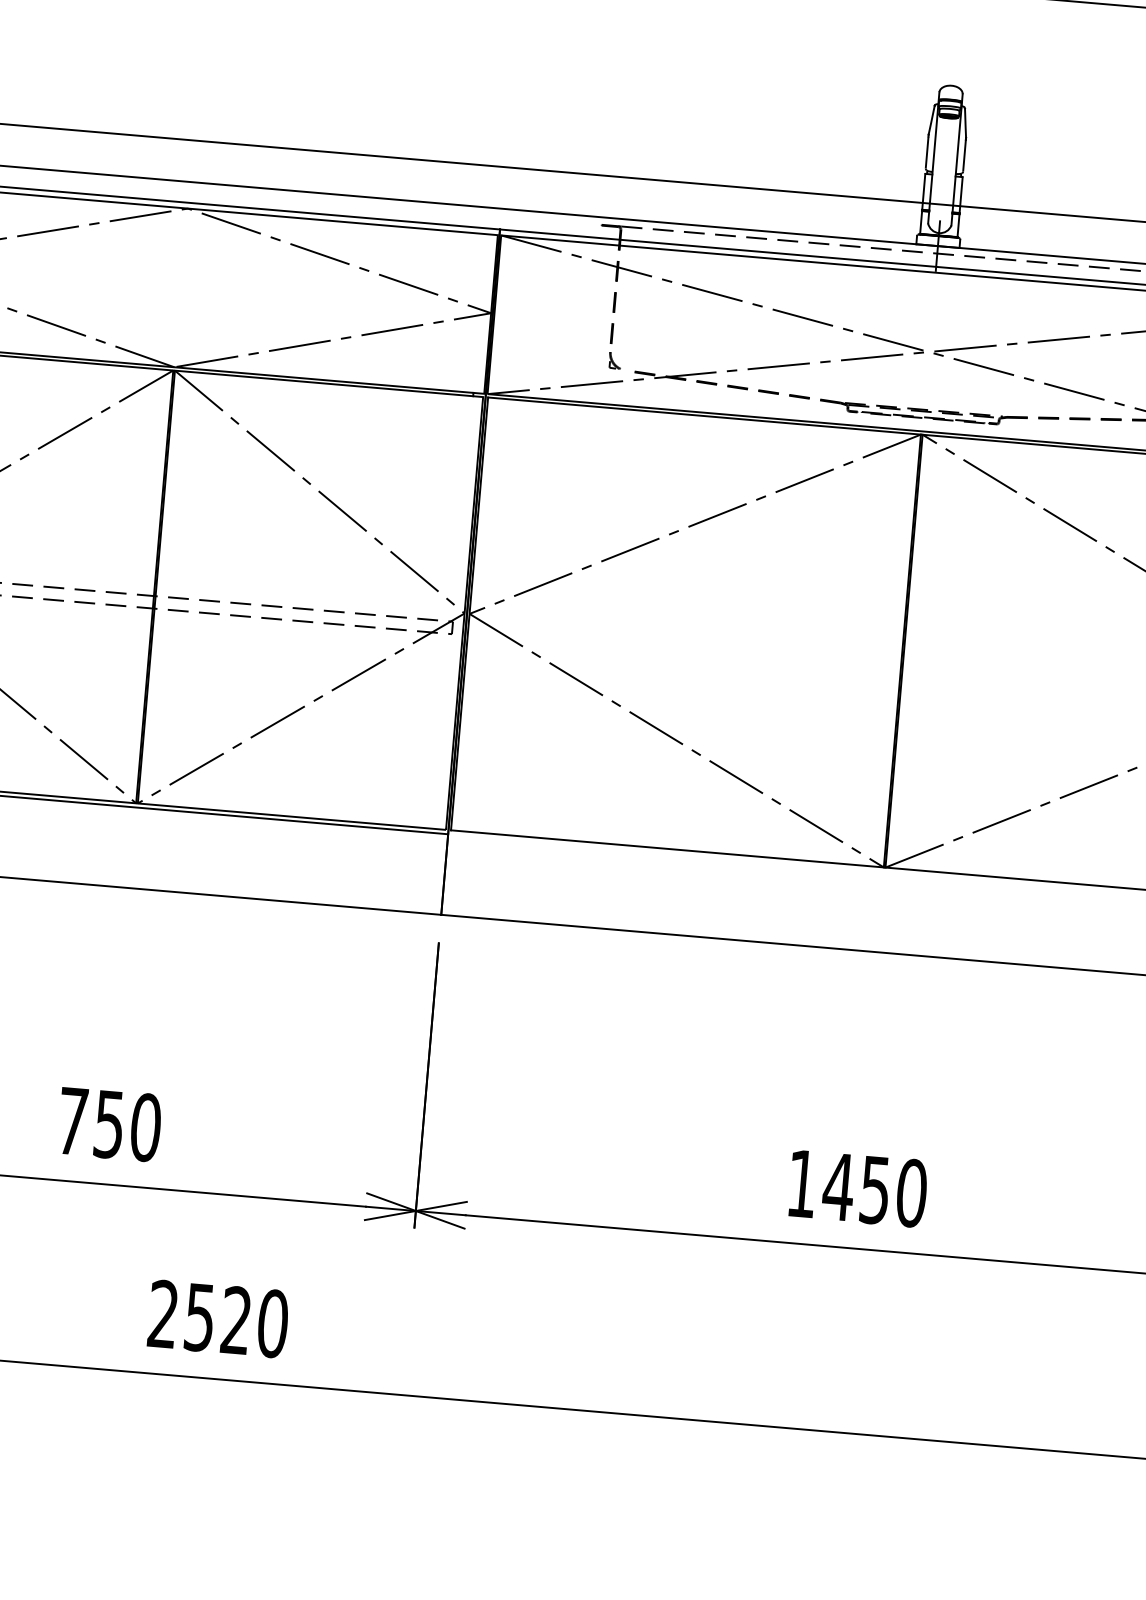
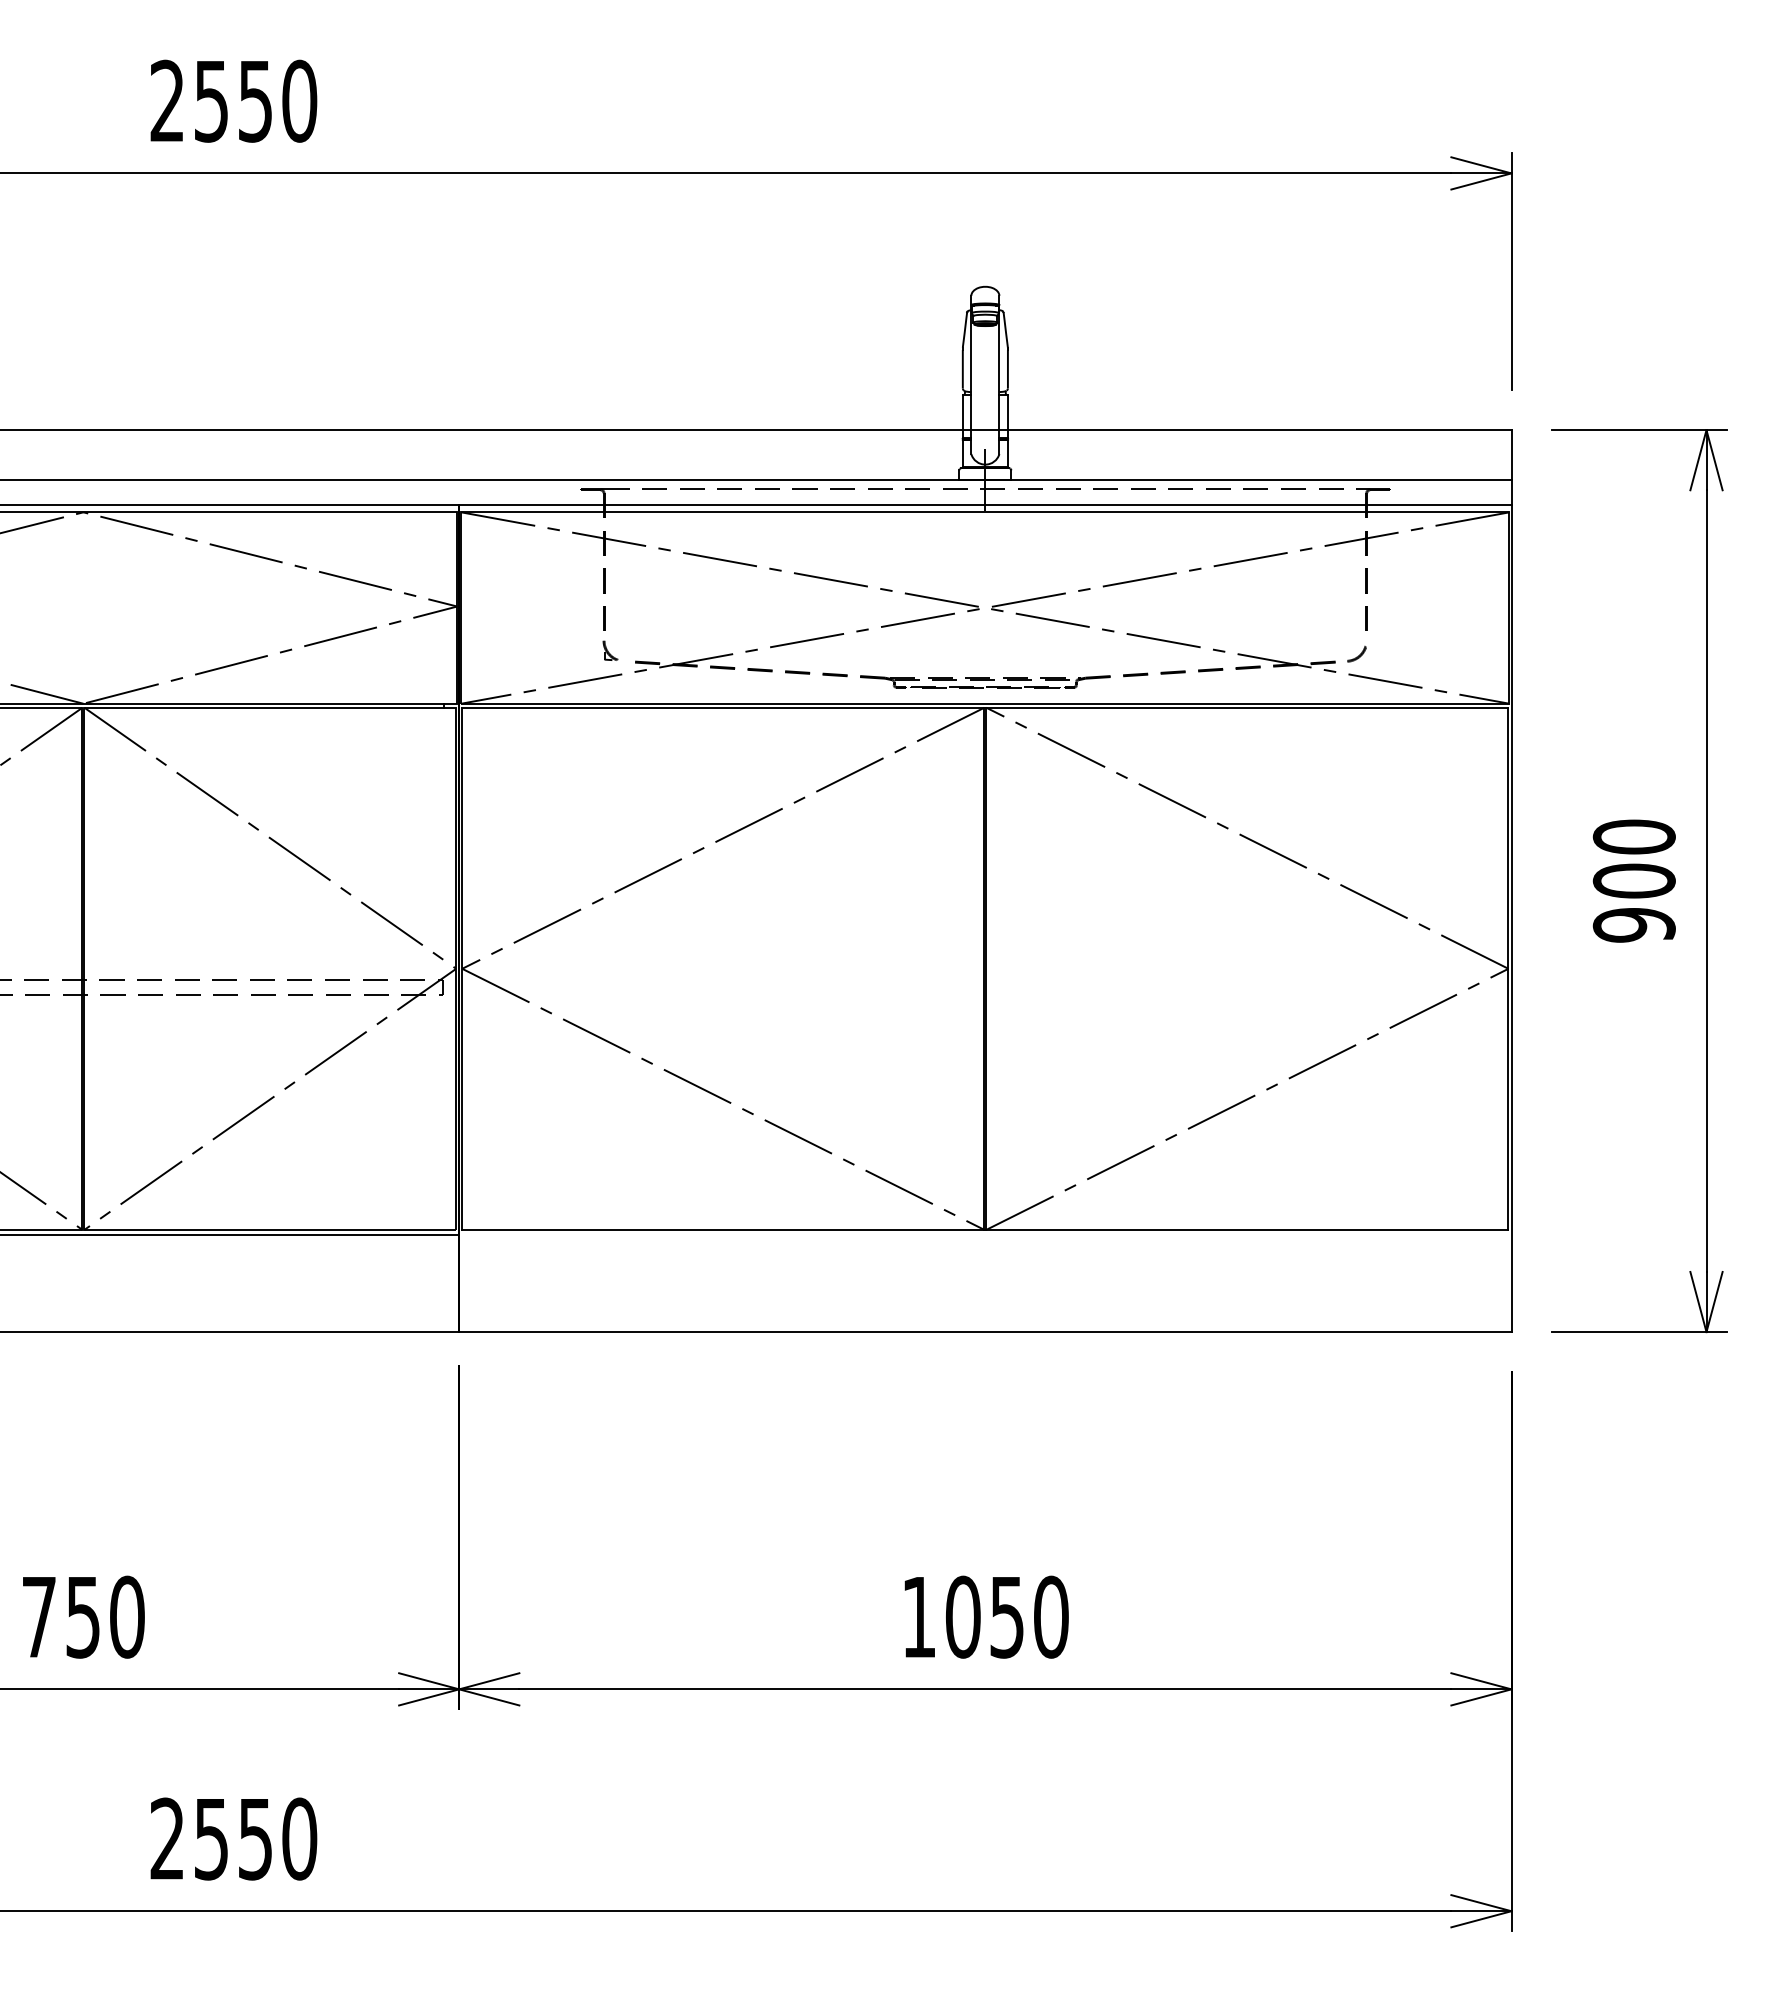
text: (838, 1186) -> (962, 1616), 1450 -> 1050
text: (235, 1320) -> (254, 1838), 2520 -> 2550

